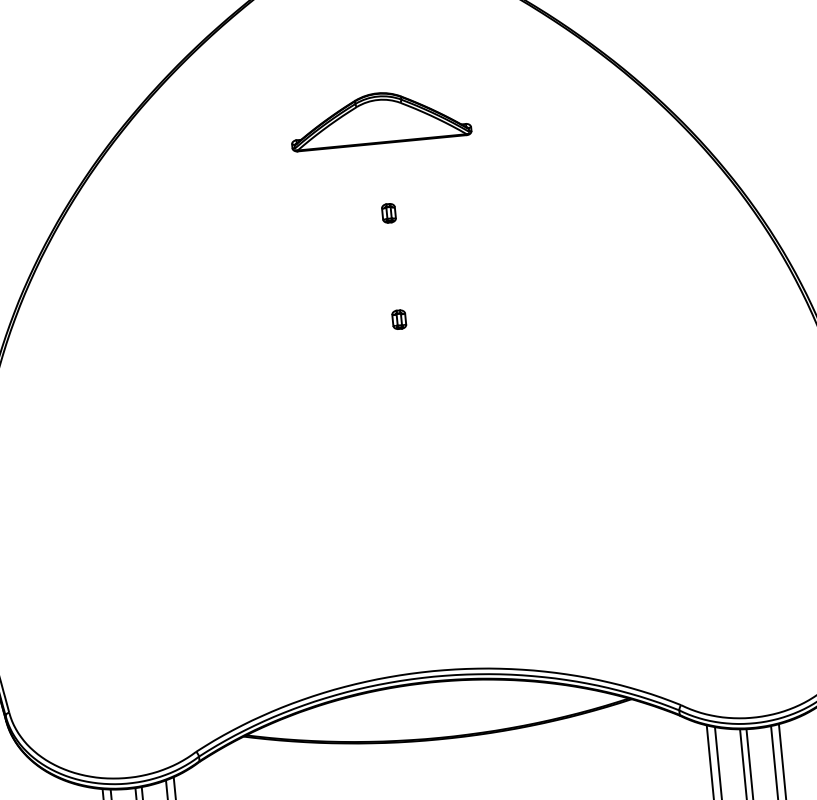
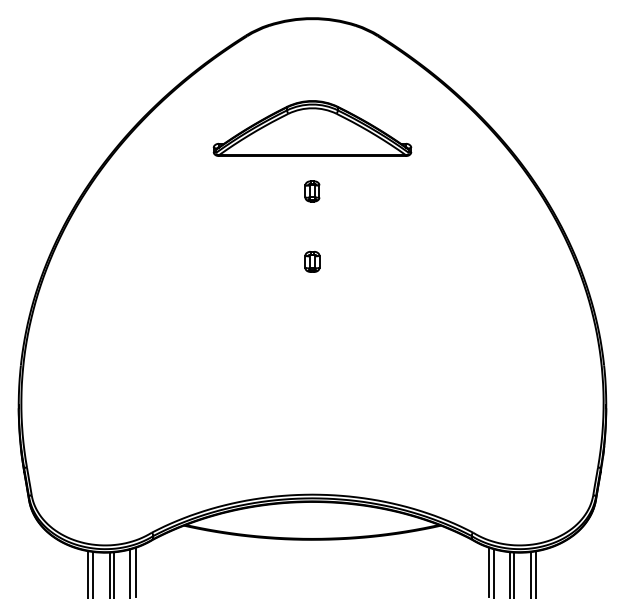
part: (379, 118) -> (312, 128), size x1.67
part: (389, 213) -> (312, 191), size x1.67
part: (399, 319) -> (312, 261), size x1.67

